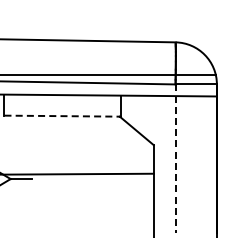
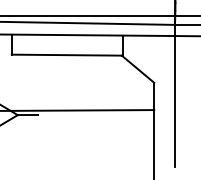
line: (62, 116) -> (67, 55), dashed -> solid
line: (175, 159) -> (174, 96), dashed -> solid

